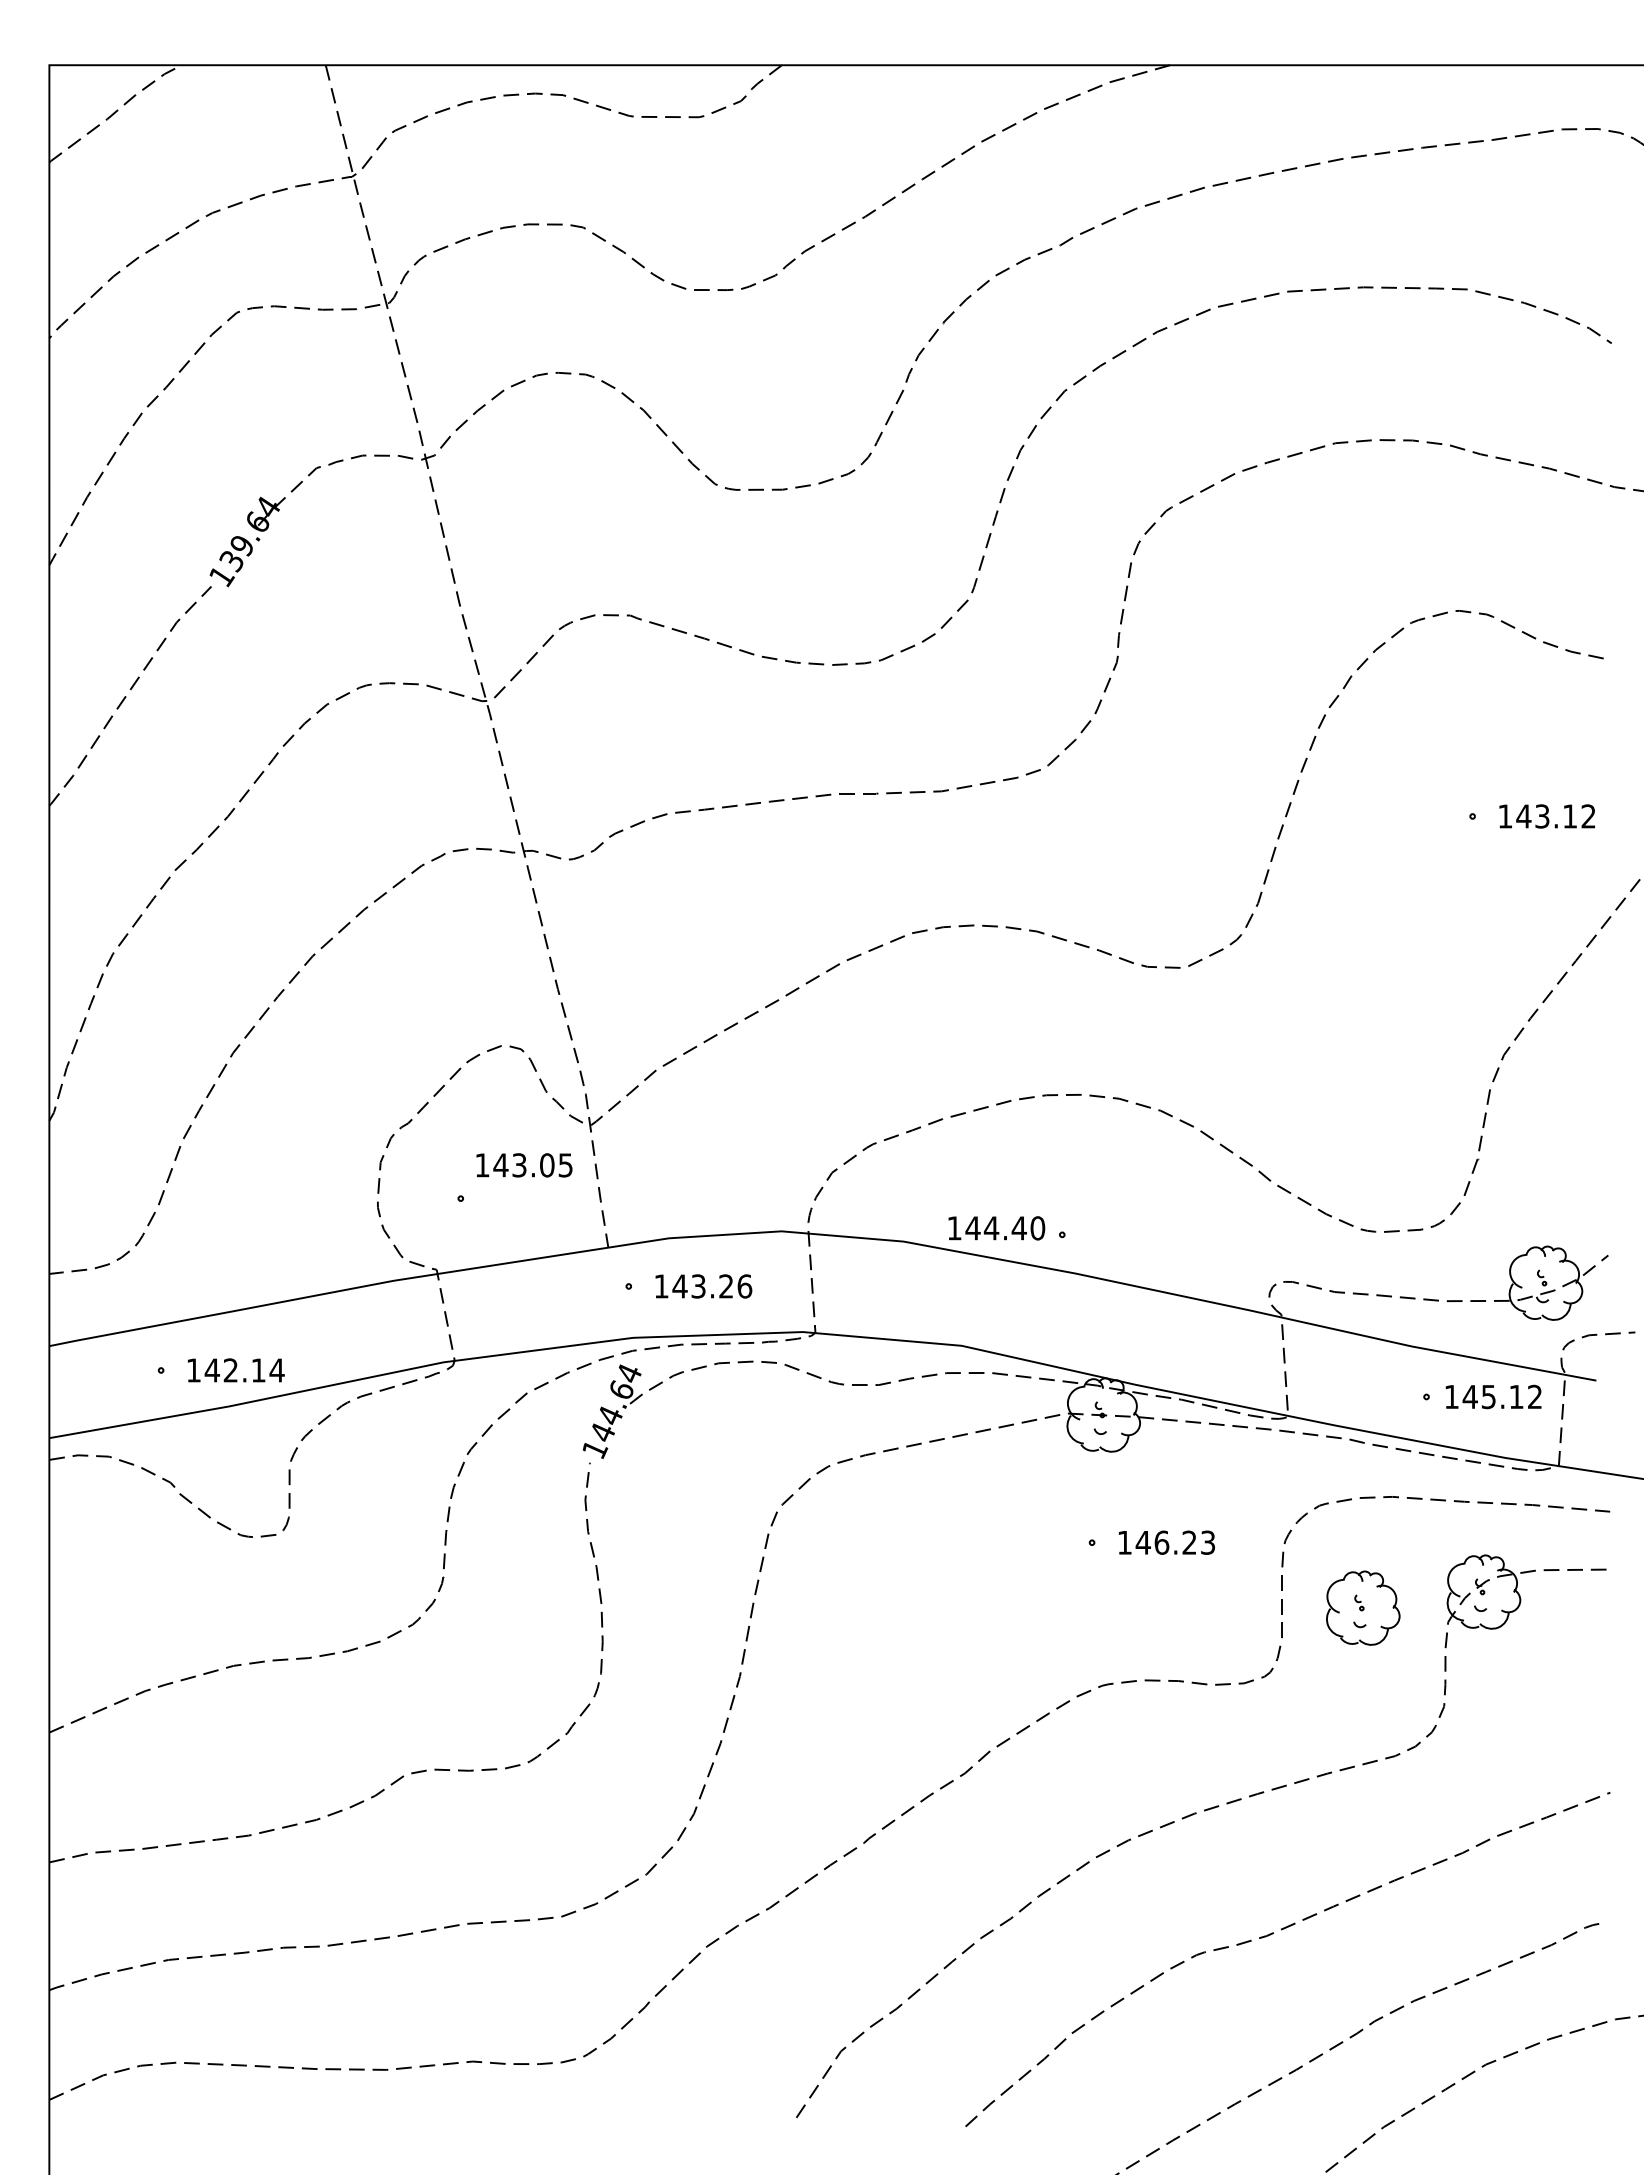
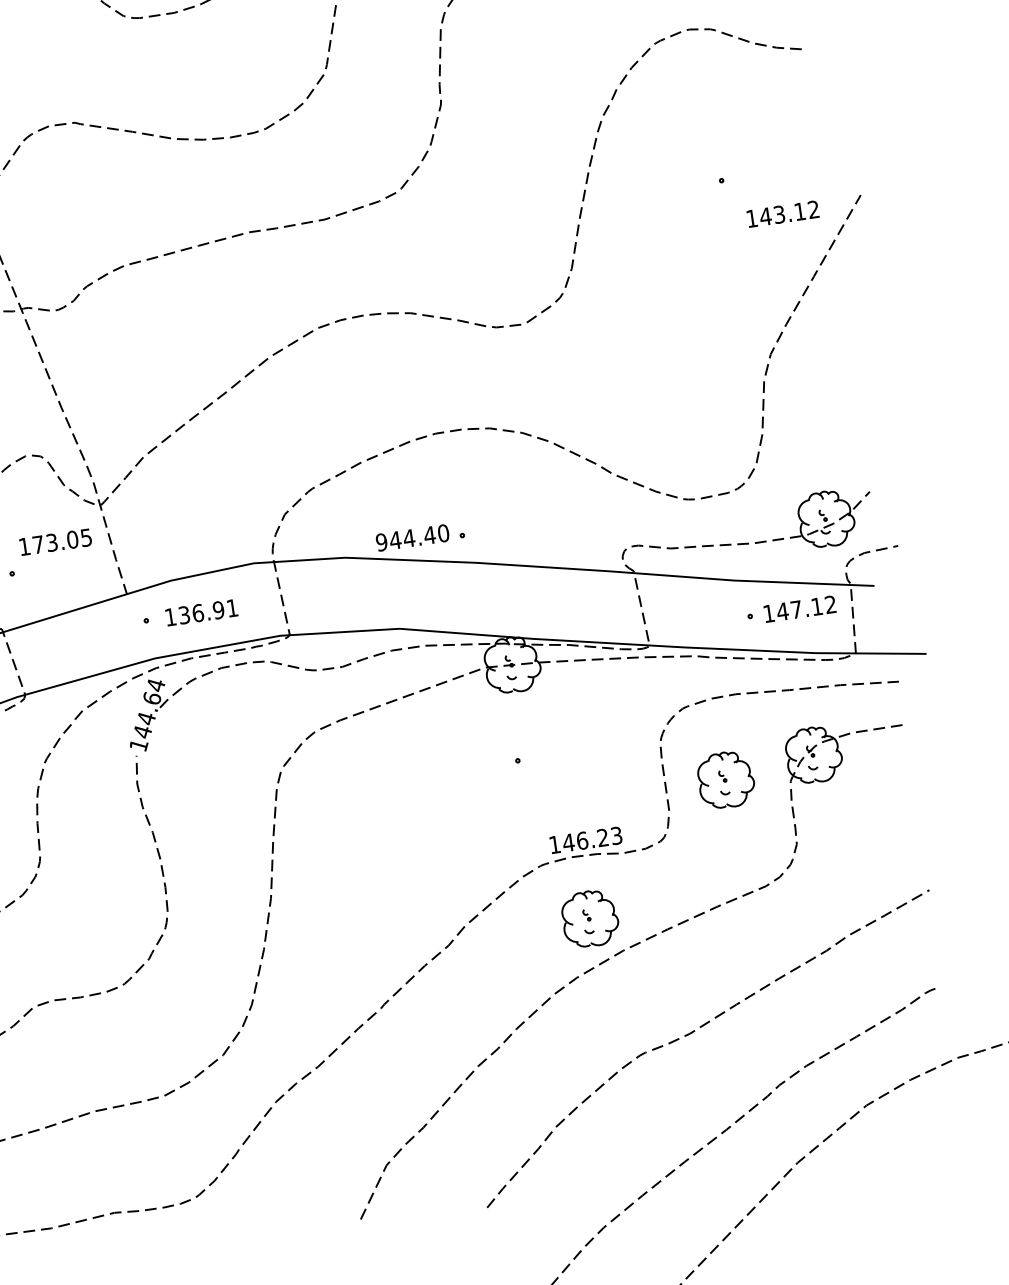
text: (1546, 816) -> (782, 214), moved
text: (500, 1165) -> (38, 544), 143.05 -> 173.05
text: (954, 1228) -> (381, 542), 144.40 -> 944.40
text: (712, 1286) -> (208, 611), 143.26 -> 136.91
text: (1488, 1397) -> (796, 610), 145.12 -> 147.12
text: (1166, 1542) -> (585, 840), moved
part: (1157, 1764) -> (590, 918), added

